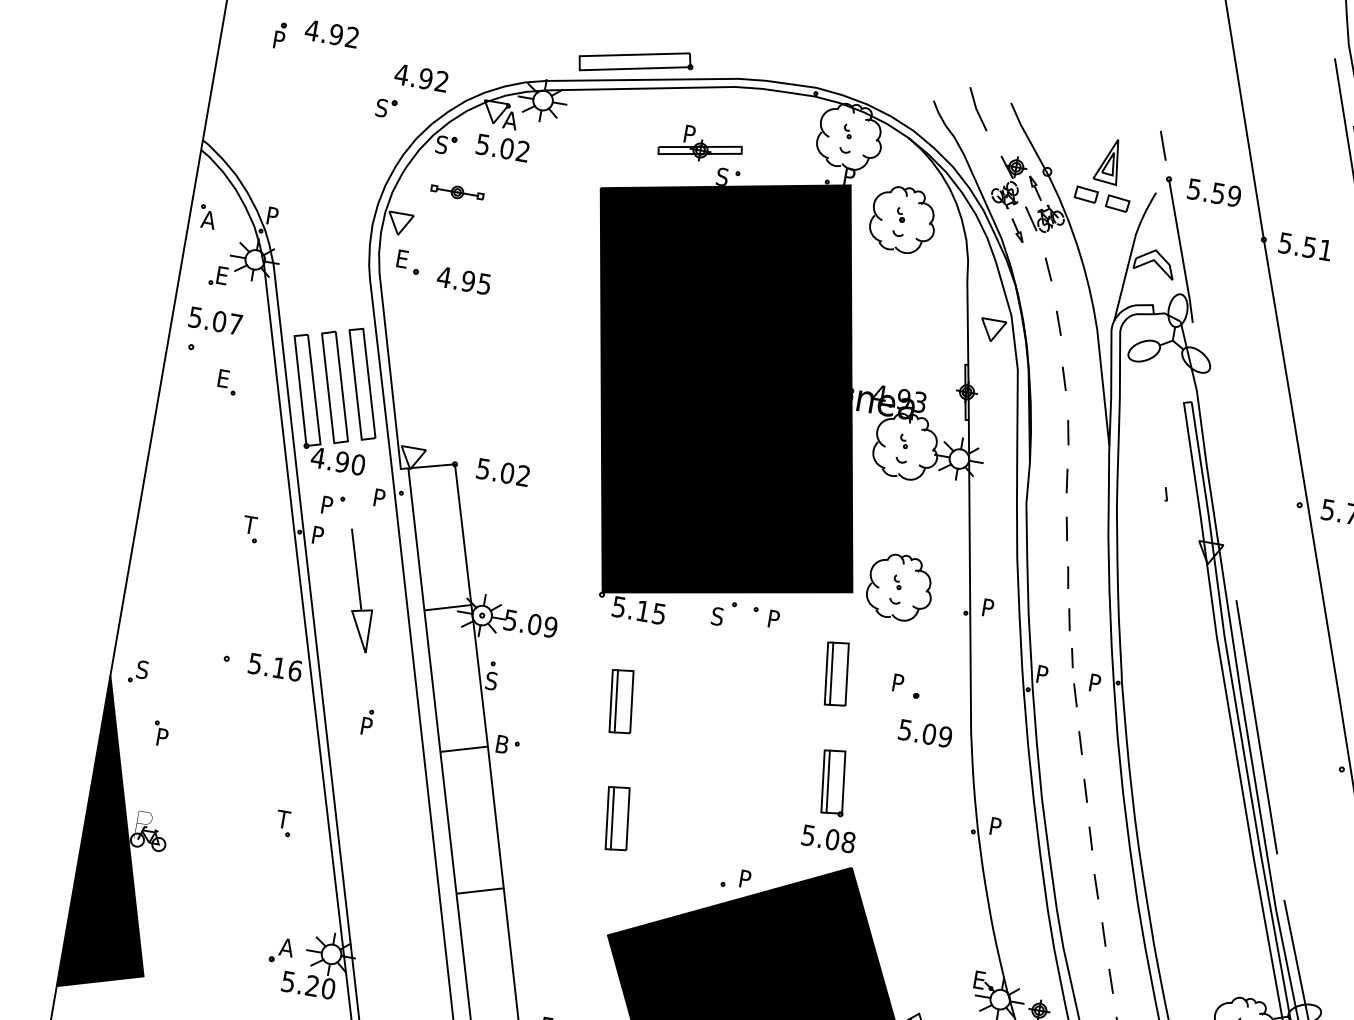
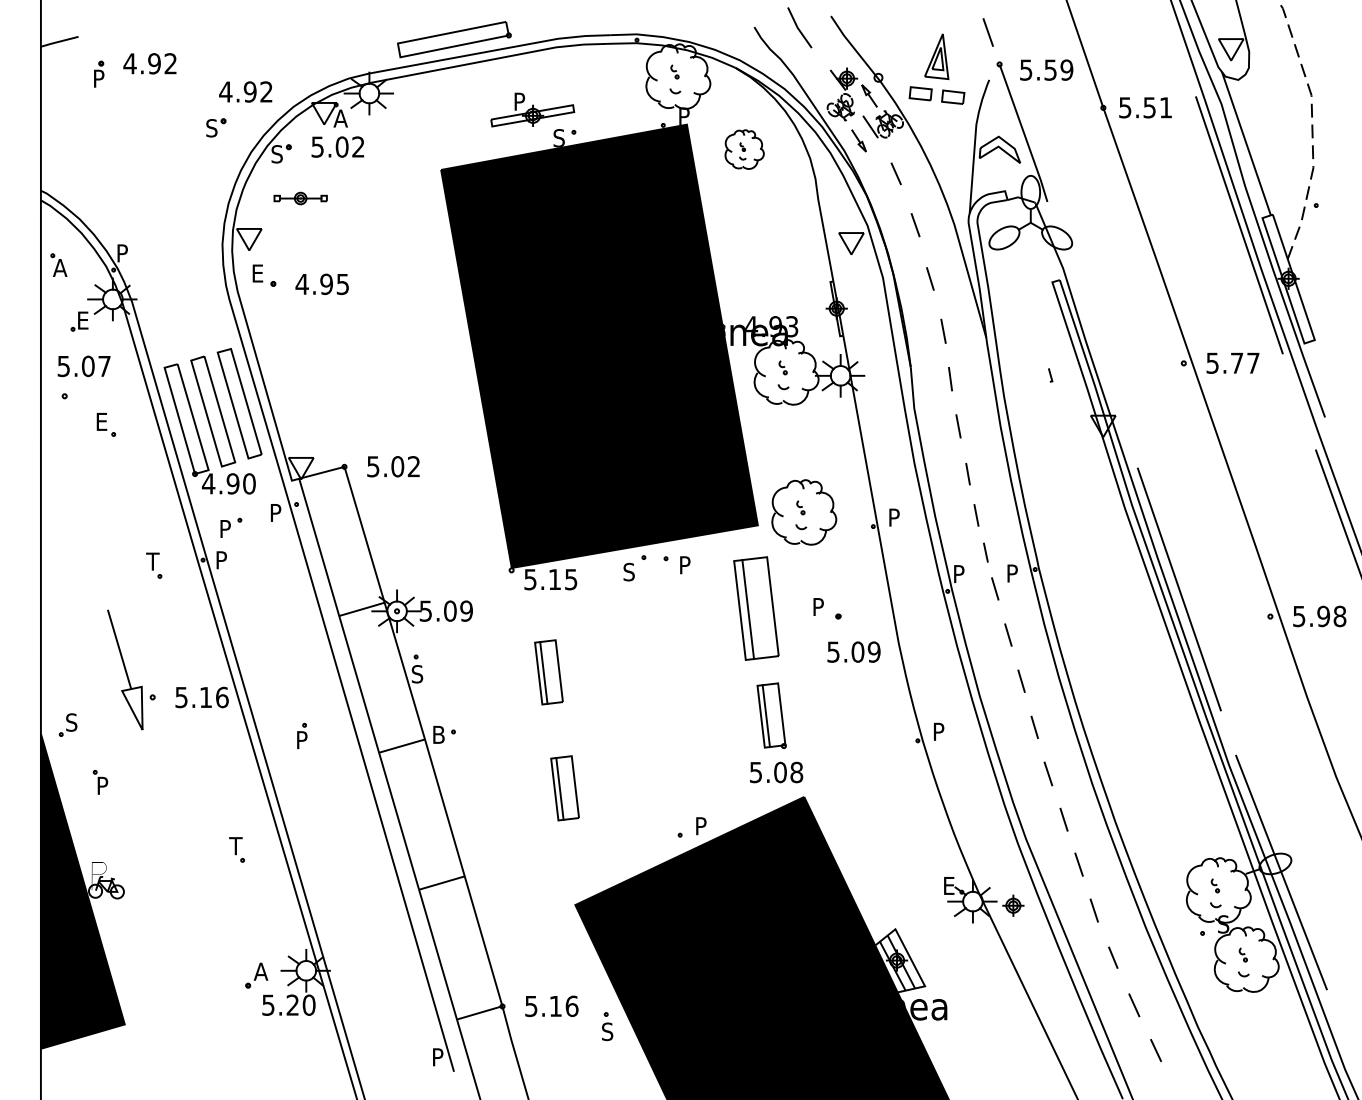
part: (903, 219) -> (744, 149), size x0.6
part: (359, 590) -> (125, 669), moved
part: (836, 674) -> (756, 608), size x1.6

